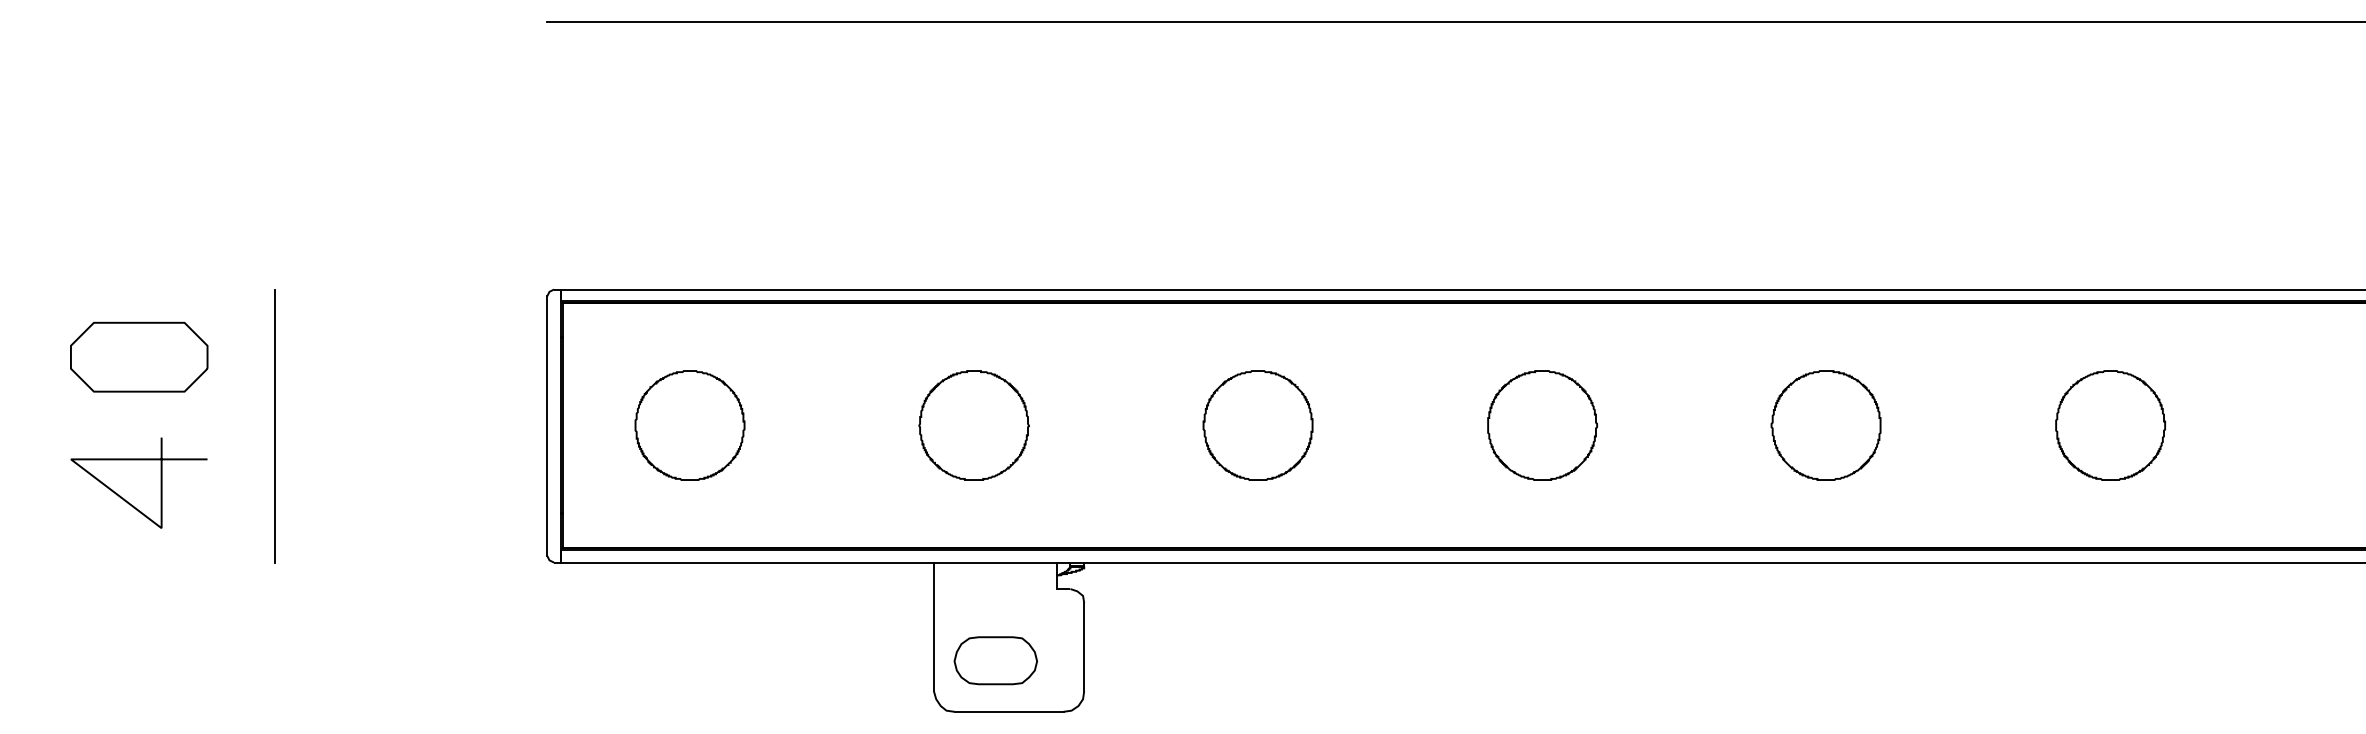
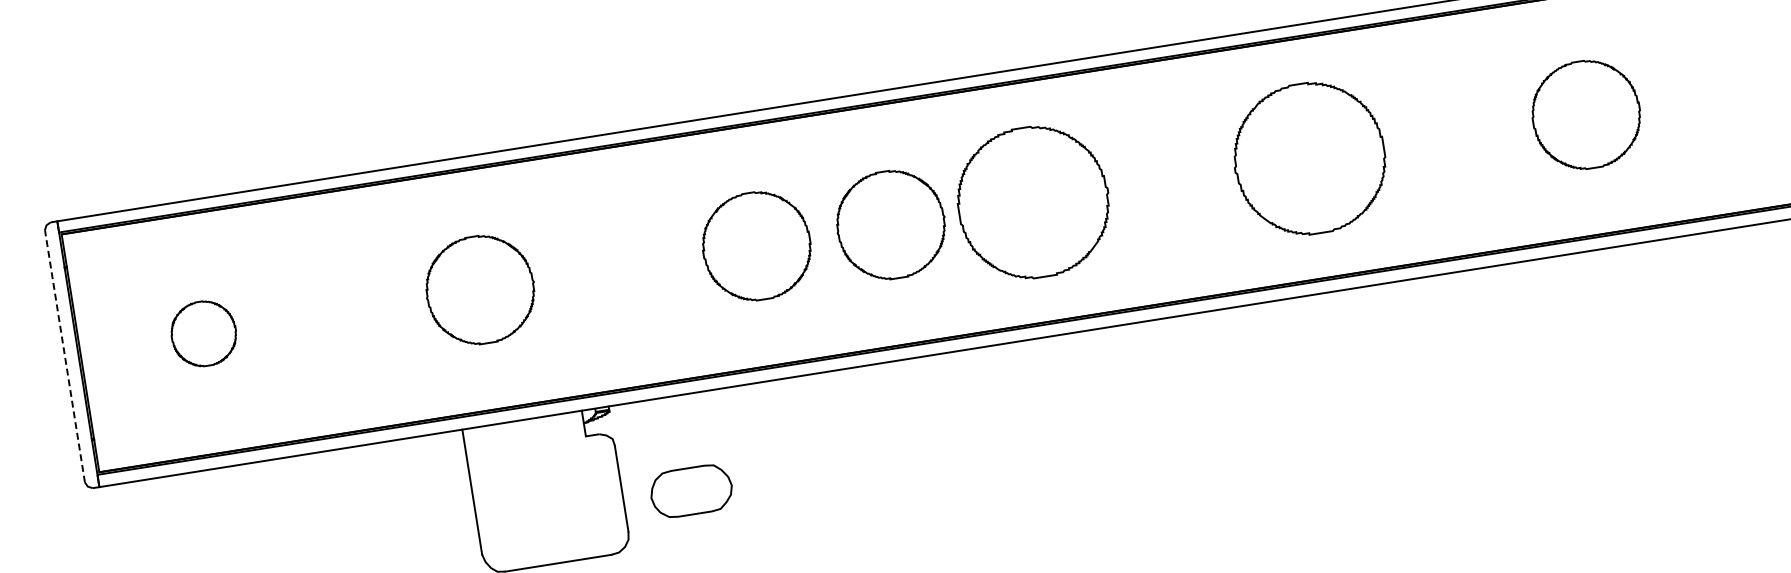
part: (689, 425) -> (203, 333), size x0.6
part: (1395, 425) -> (890, 225), added
part: (1542, 425) -> (1033, 202), size x1.4
part: (1825, 425) -> (1308, 158), size x1.4
line: (547, 426) -> (65, 356), solid -> dashed
part: (995, 660) -> (691, 491), moved

